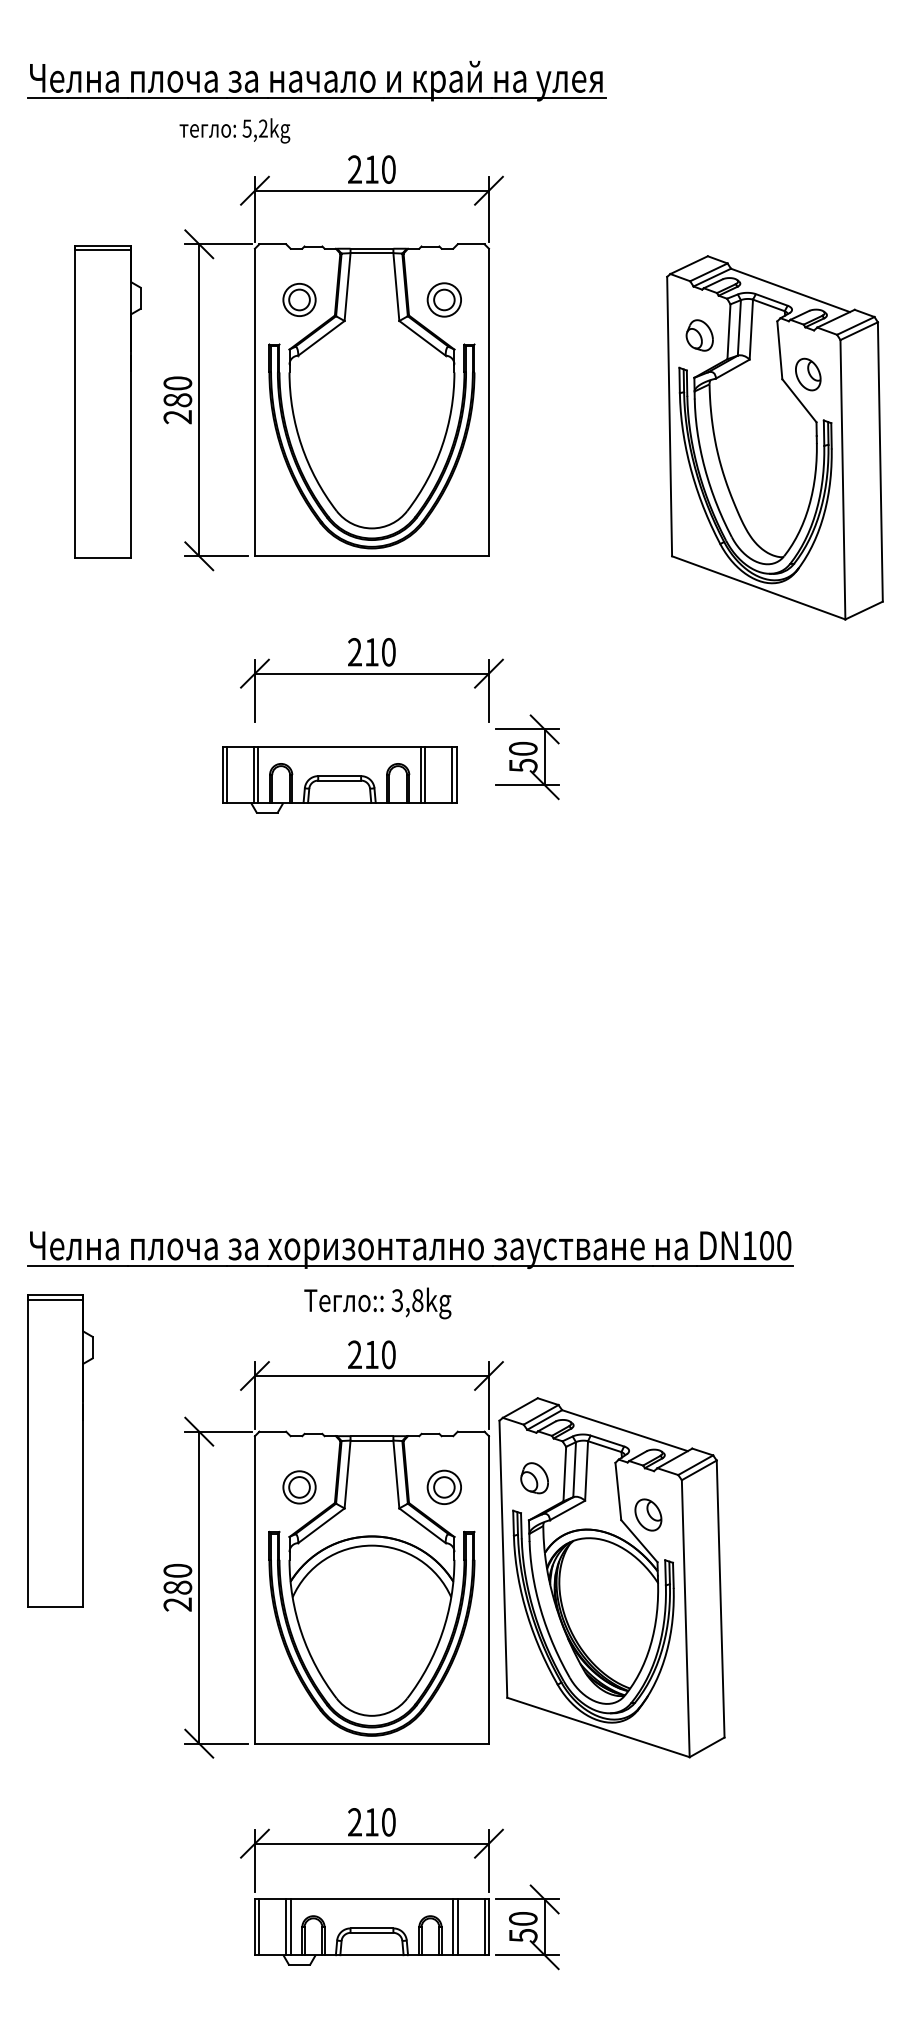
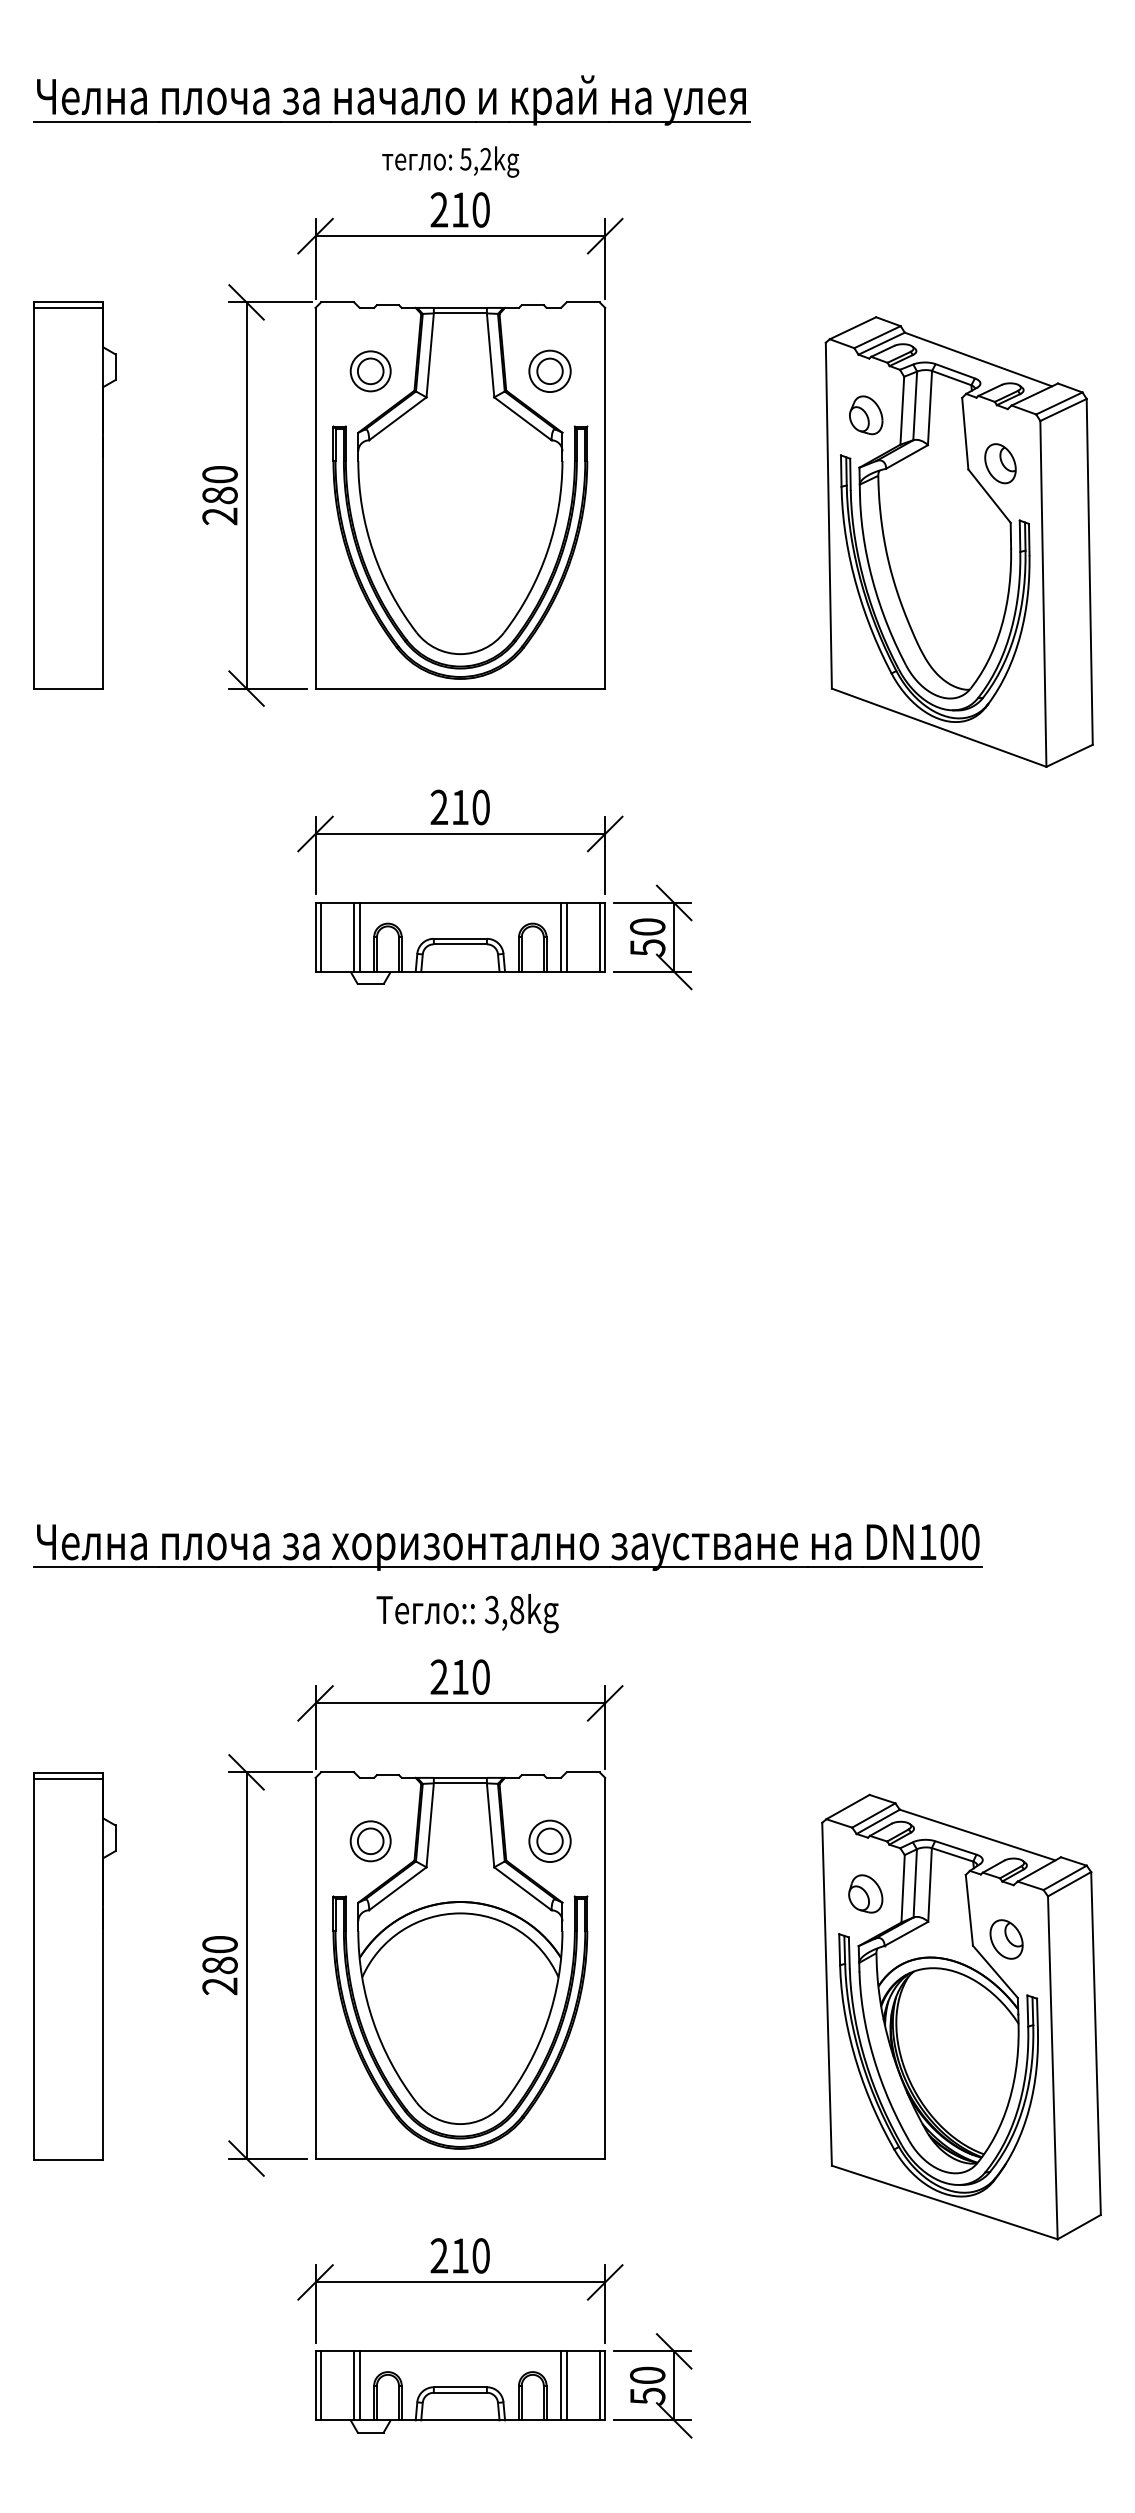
text: (234, 130) -> (450, 161), moved
part: (107, 401) -> (74, 495), moved
part: (339, 779) -> (460, 943), moved
part: (60, 1451) -> (74, 1966), moved
part: (611, 1577) -> (961, 2016), moved

